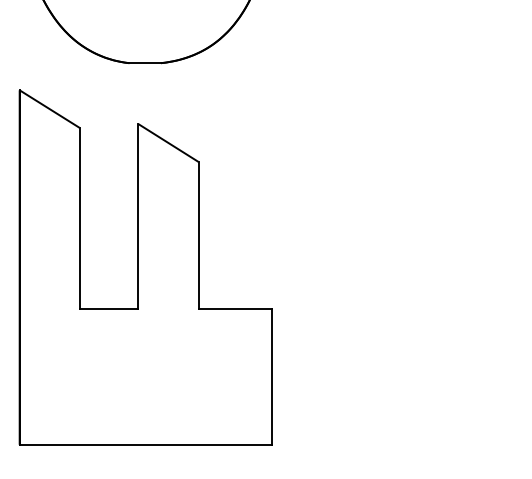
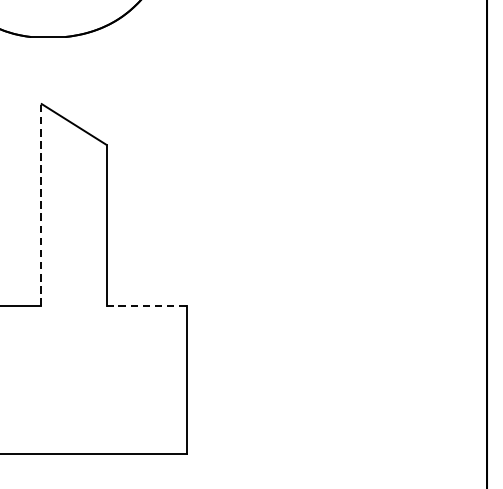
line: (138, 216) -> (40, 204), solid -> dashed
line: (235, 309) -> (146, 306), solid -> dashed

